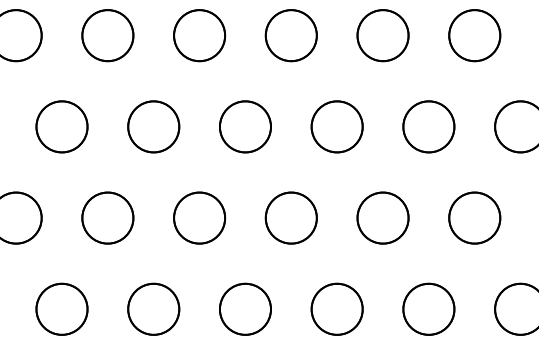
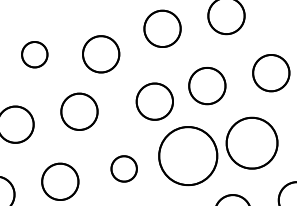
circle: (199, 35) -> (34, 54), size x0.7
circle: (290, 35) -> (100, 54), moved
circle: (336, 126) -> (154, 101), moved
circle: (290, 217) -> (123, 168), size x0.7
circle: (382, 217) -> (187, 155), size x1.6
circle: (474, 217) -> (251, 142), size x1.4

